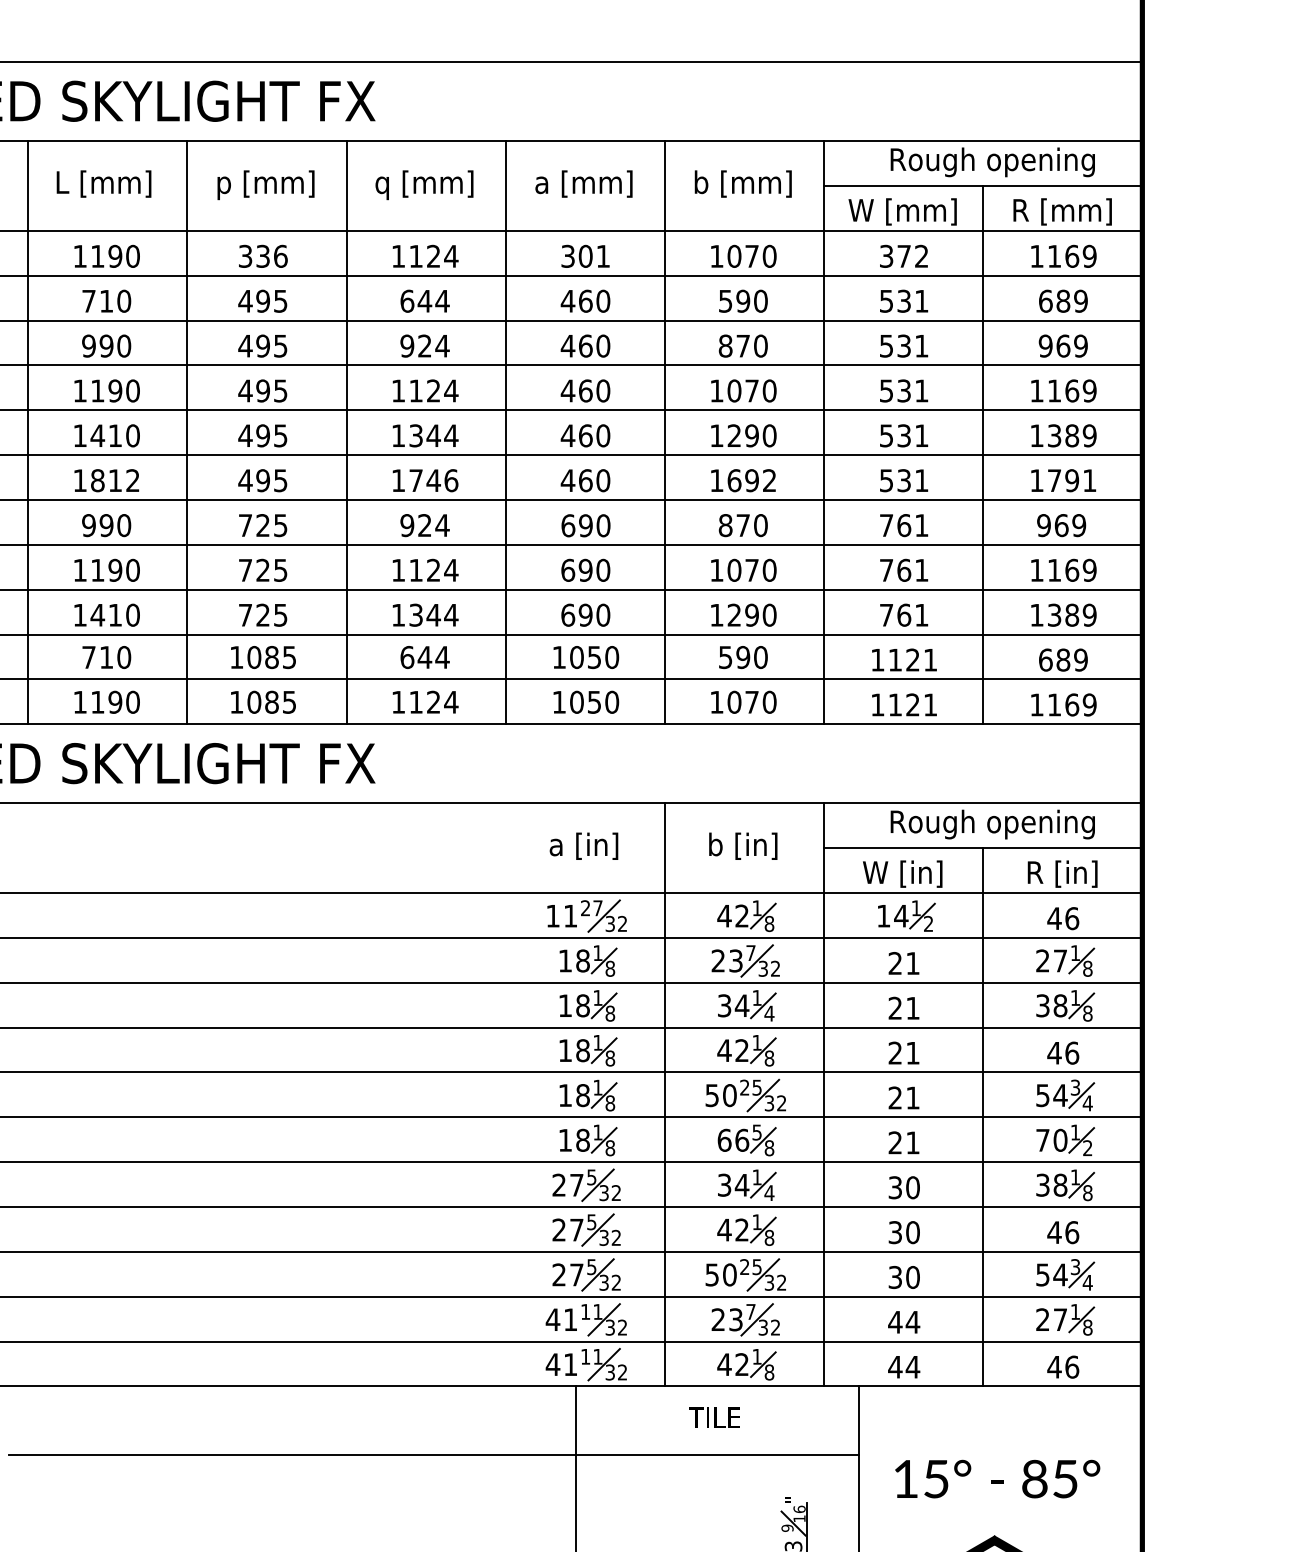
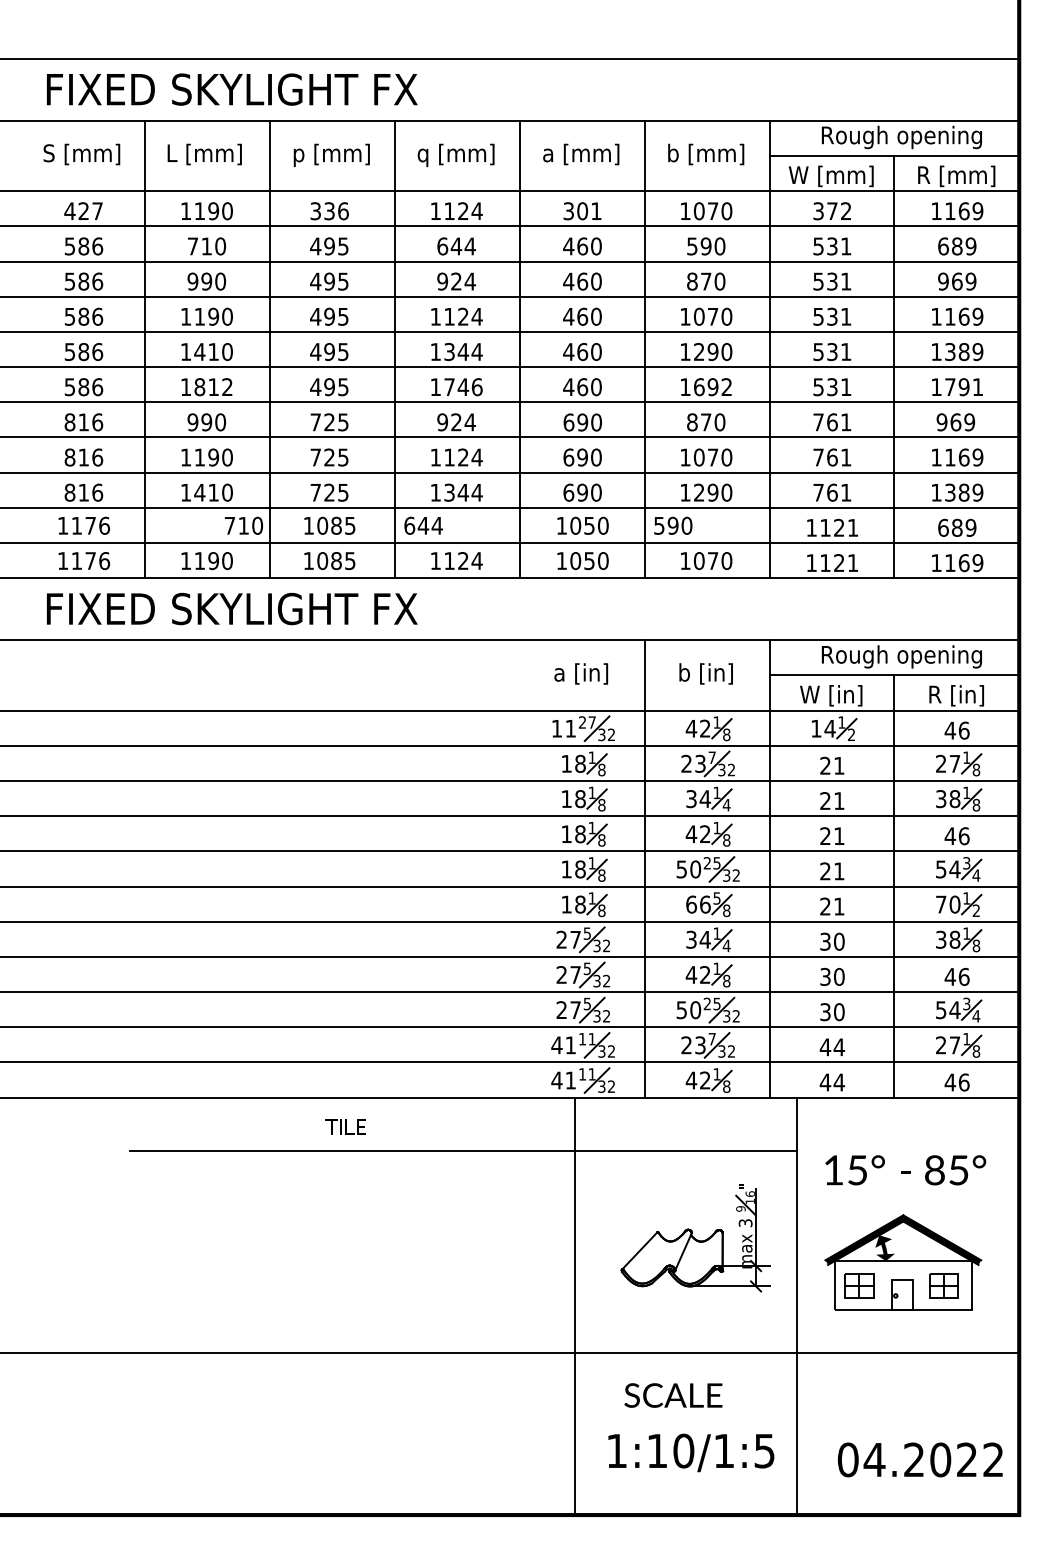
text: (106, 657) -> (243, 525), moved
text: (424, 657) -> (423, 525), moved
text: (743, 657) -> (673, 525), moved
text: (714, 1416) -> (345, 1126), moved

